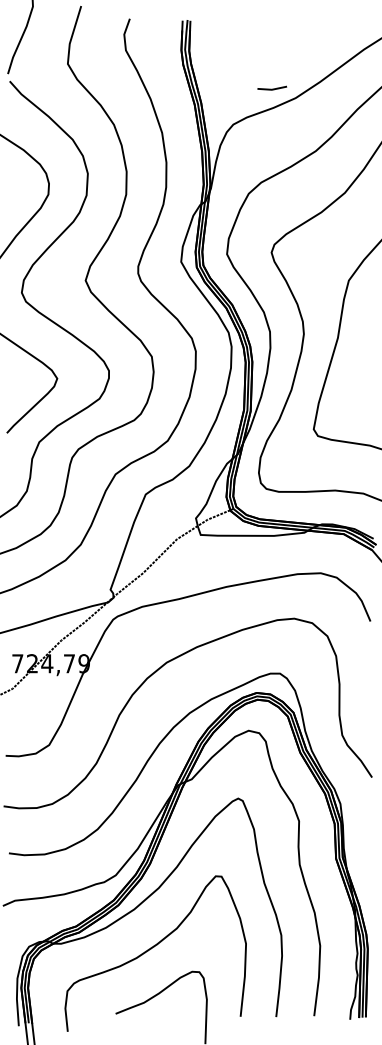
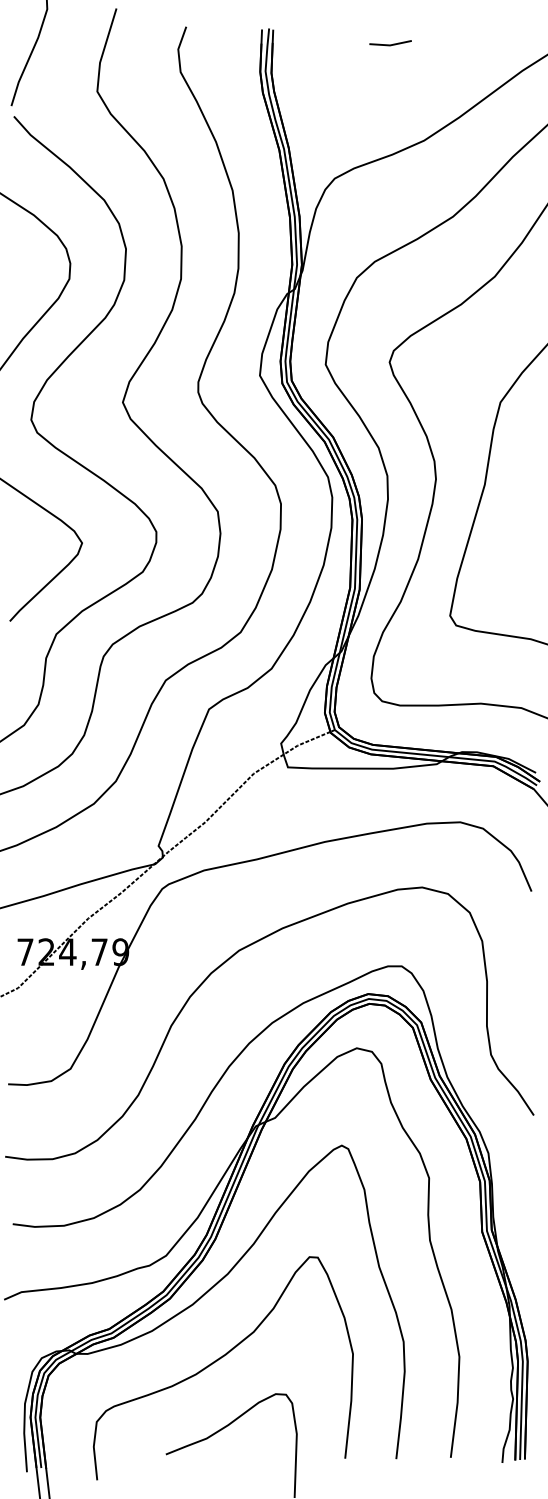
line: (272, 88) -> (390, 43), moved

